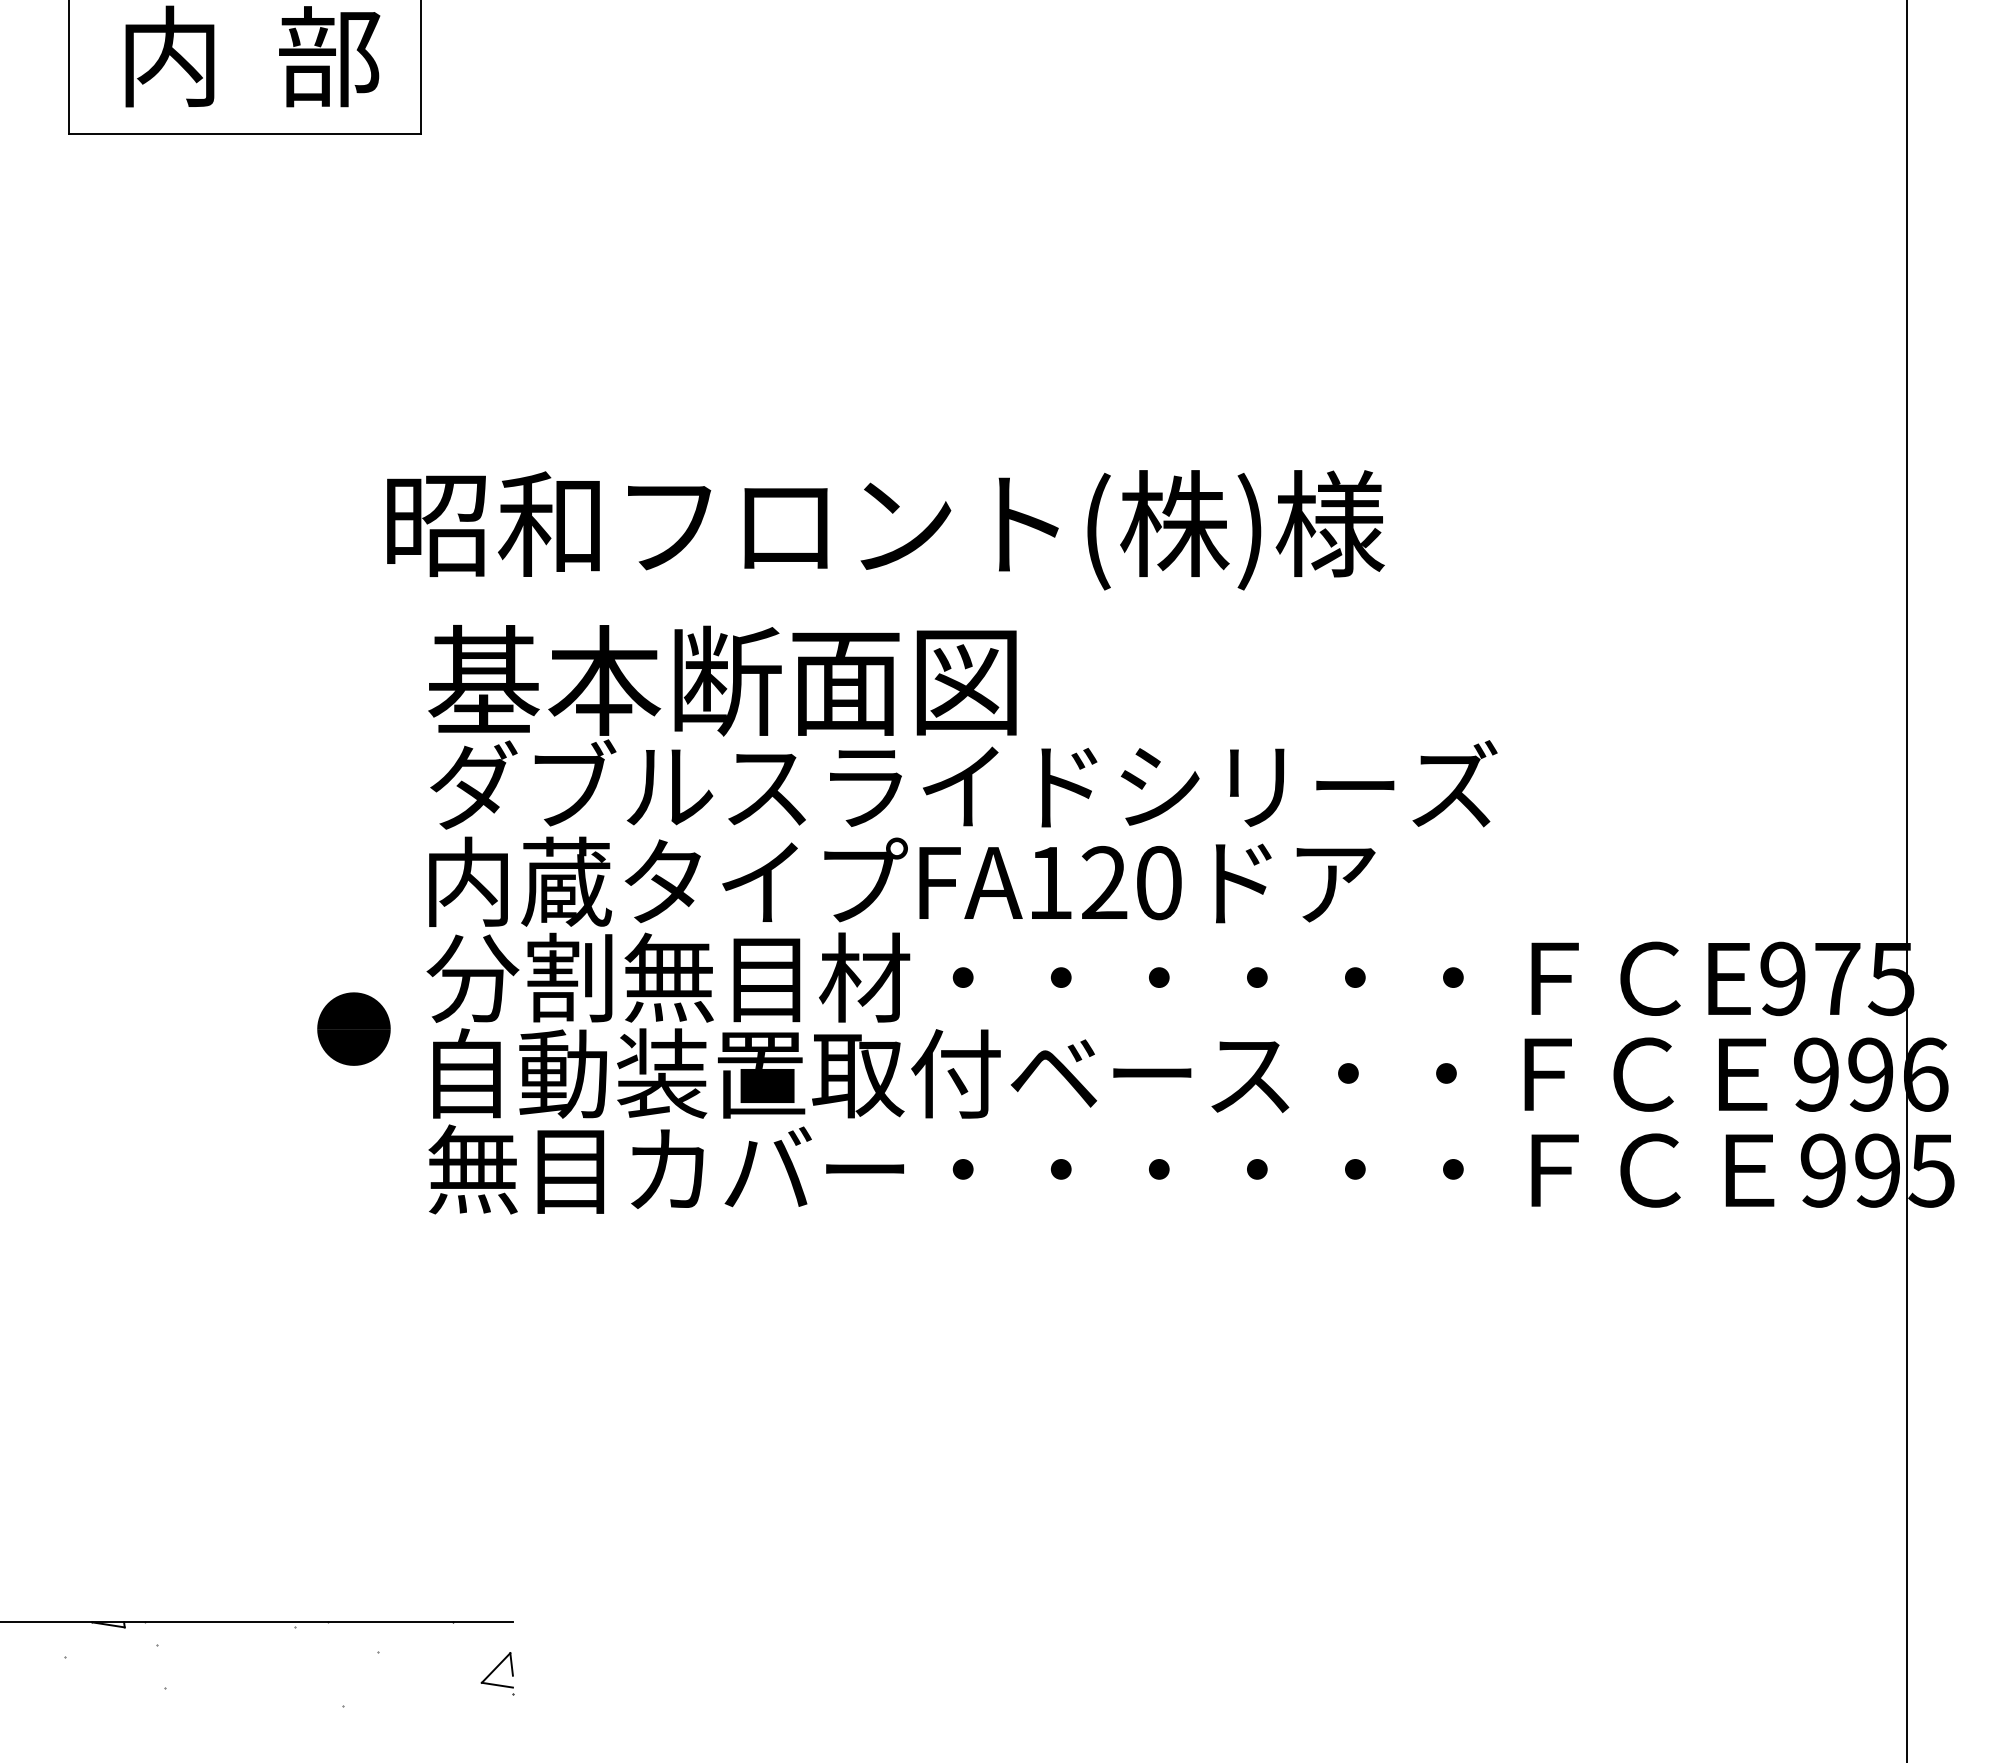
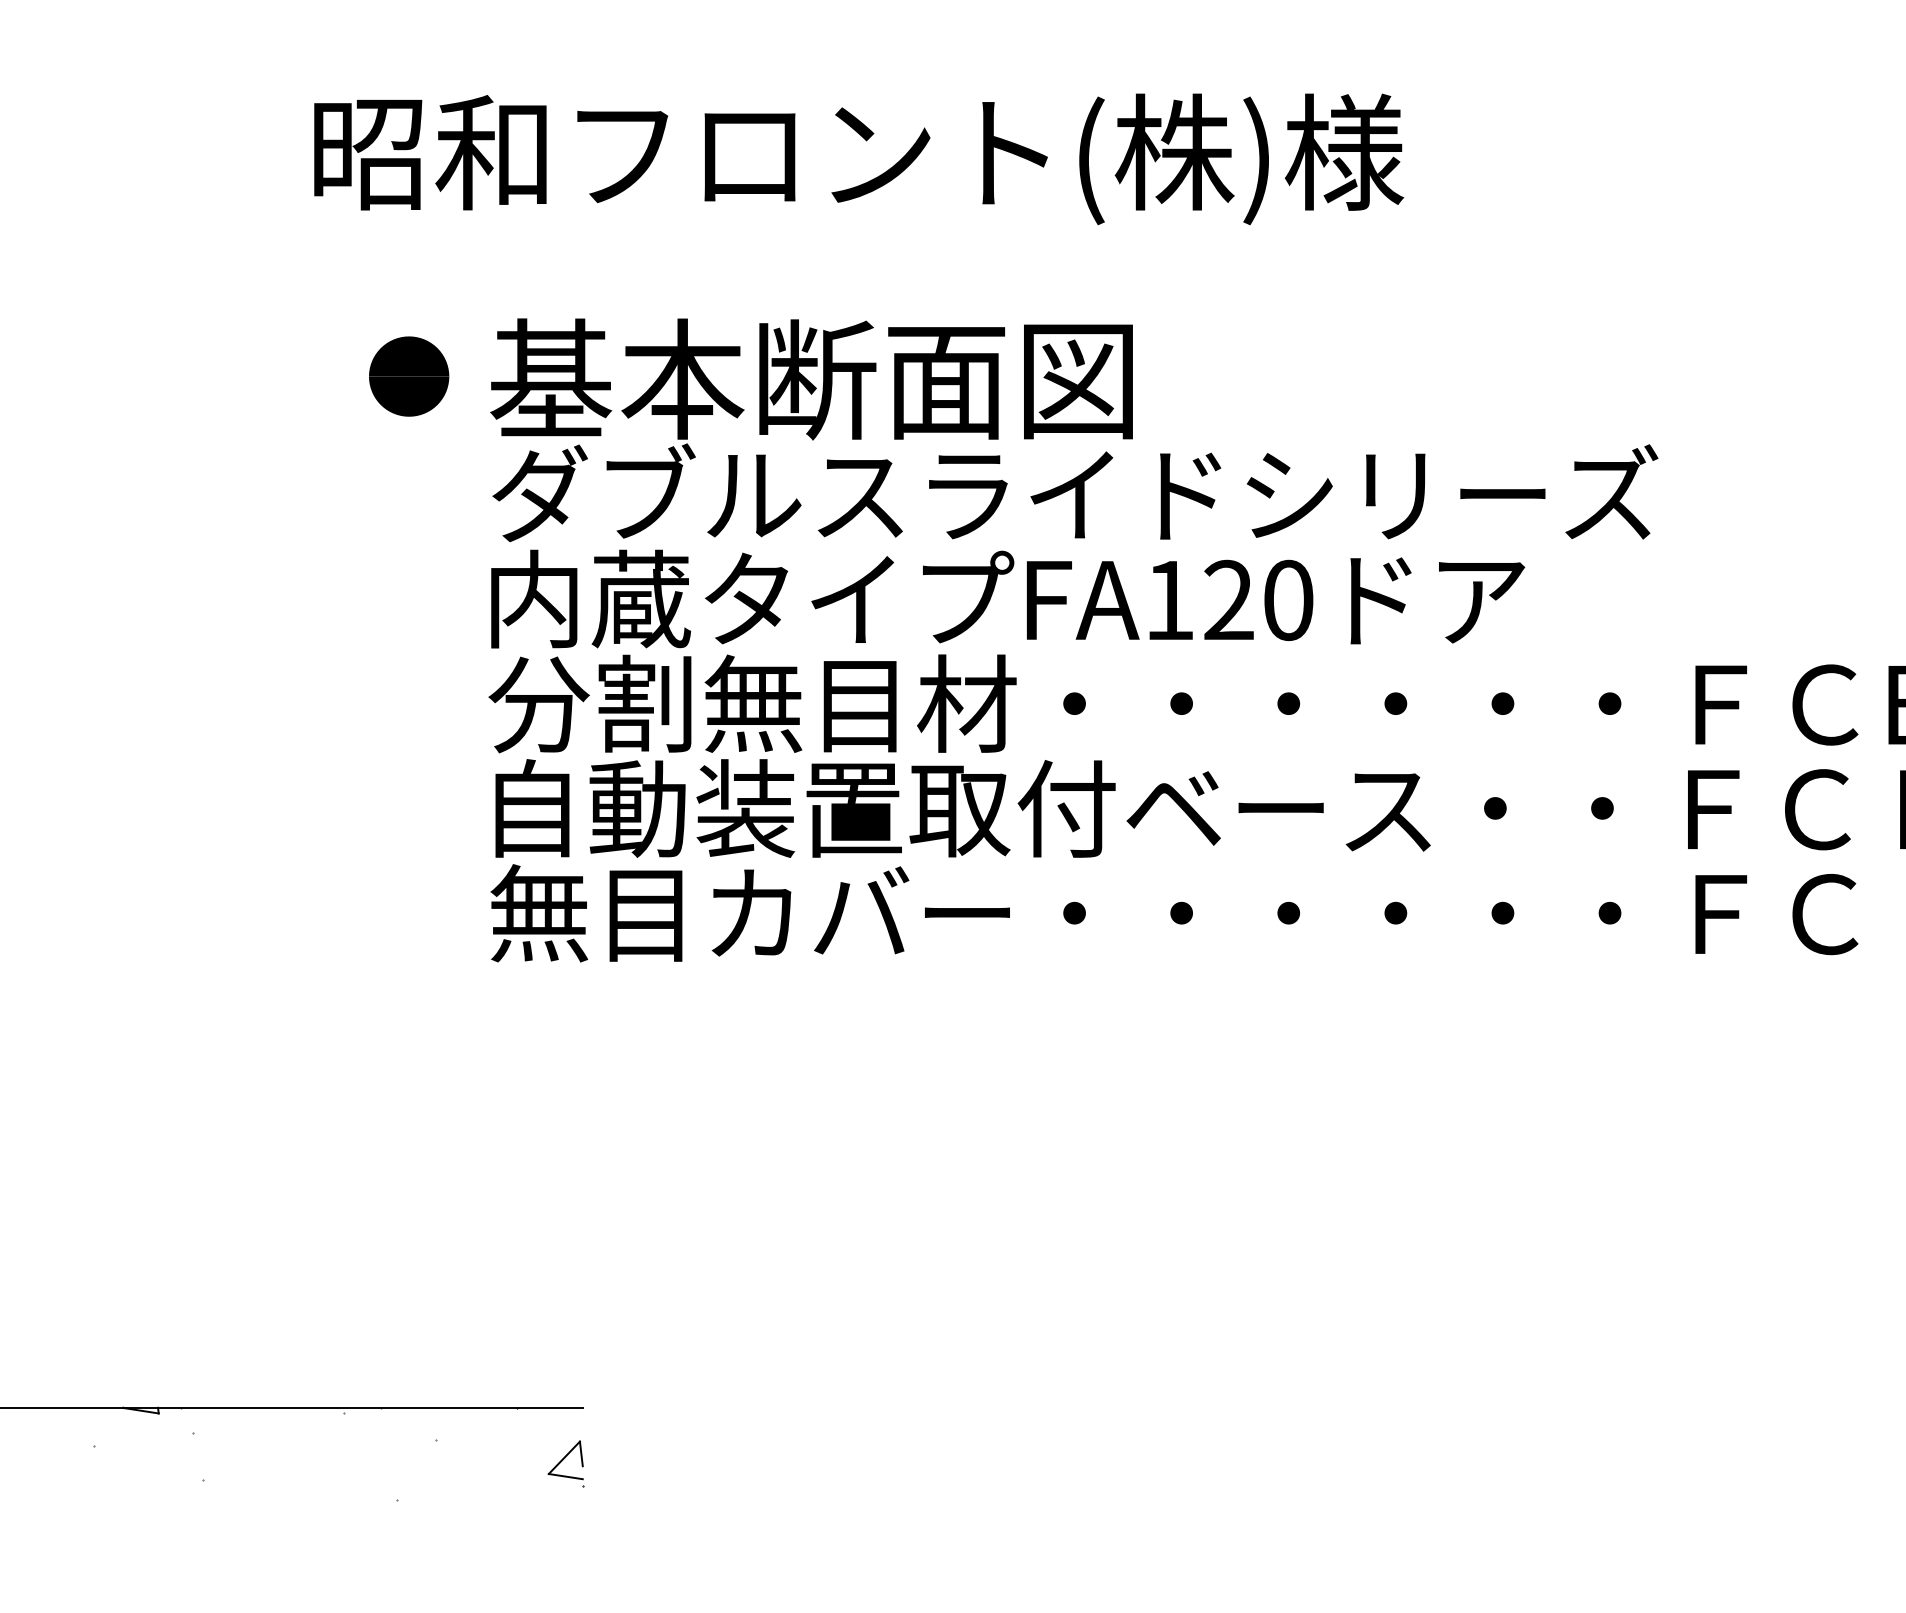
text: (885, 530) -> (858, 159), moved
part: (353, 1028) -> (408, 375), moved

